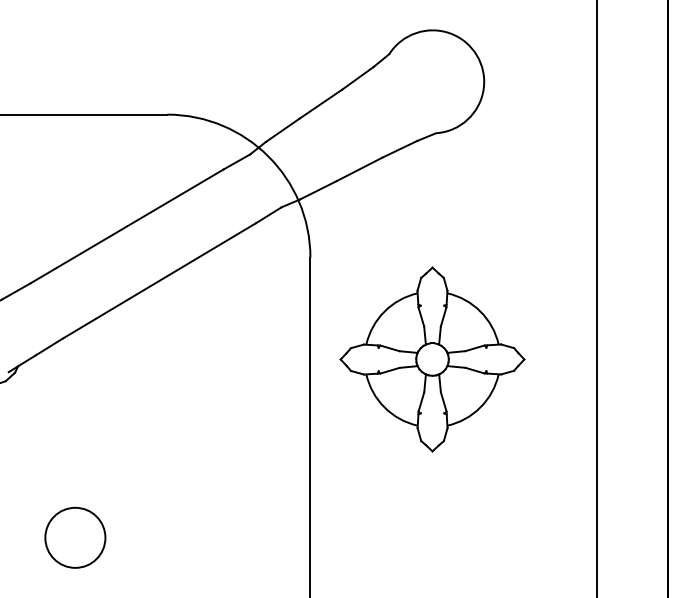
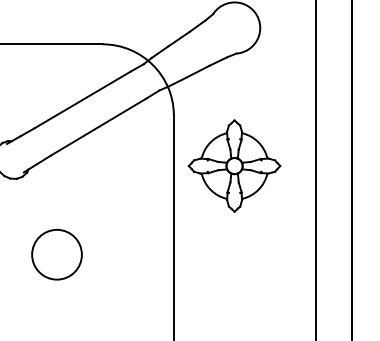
circle: (74, 537) -> (56, 254), size x1.67

